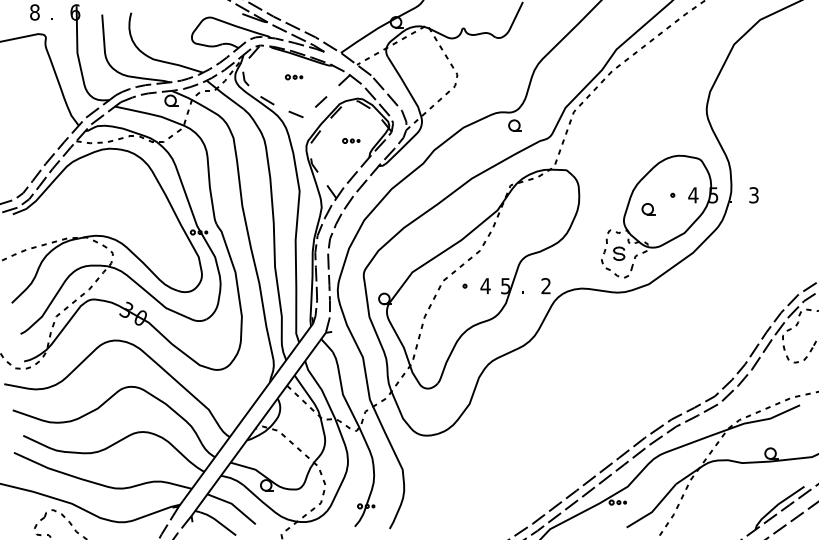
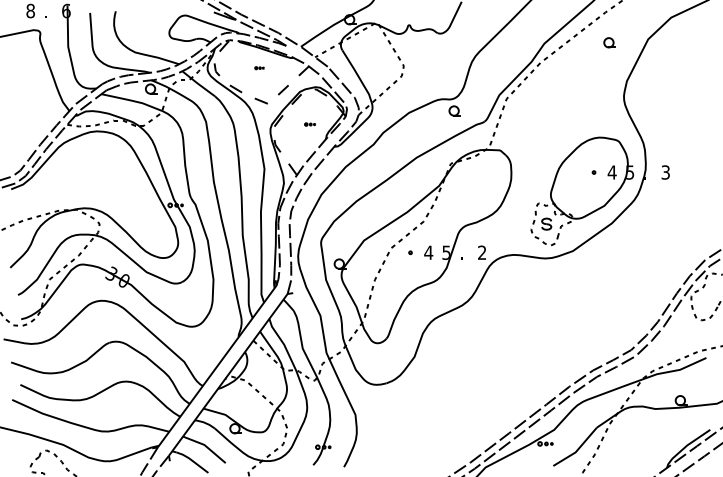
part: (294, 76) -> (259, 67), size x0.6
part: (350, 140) -> (309, 124), size x0.7
part: (648, 208) -> (609, 42), moved

